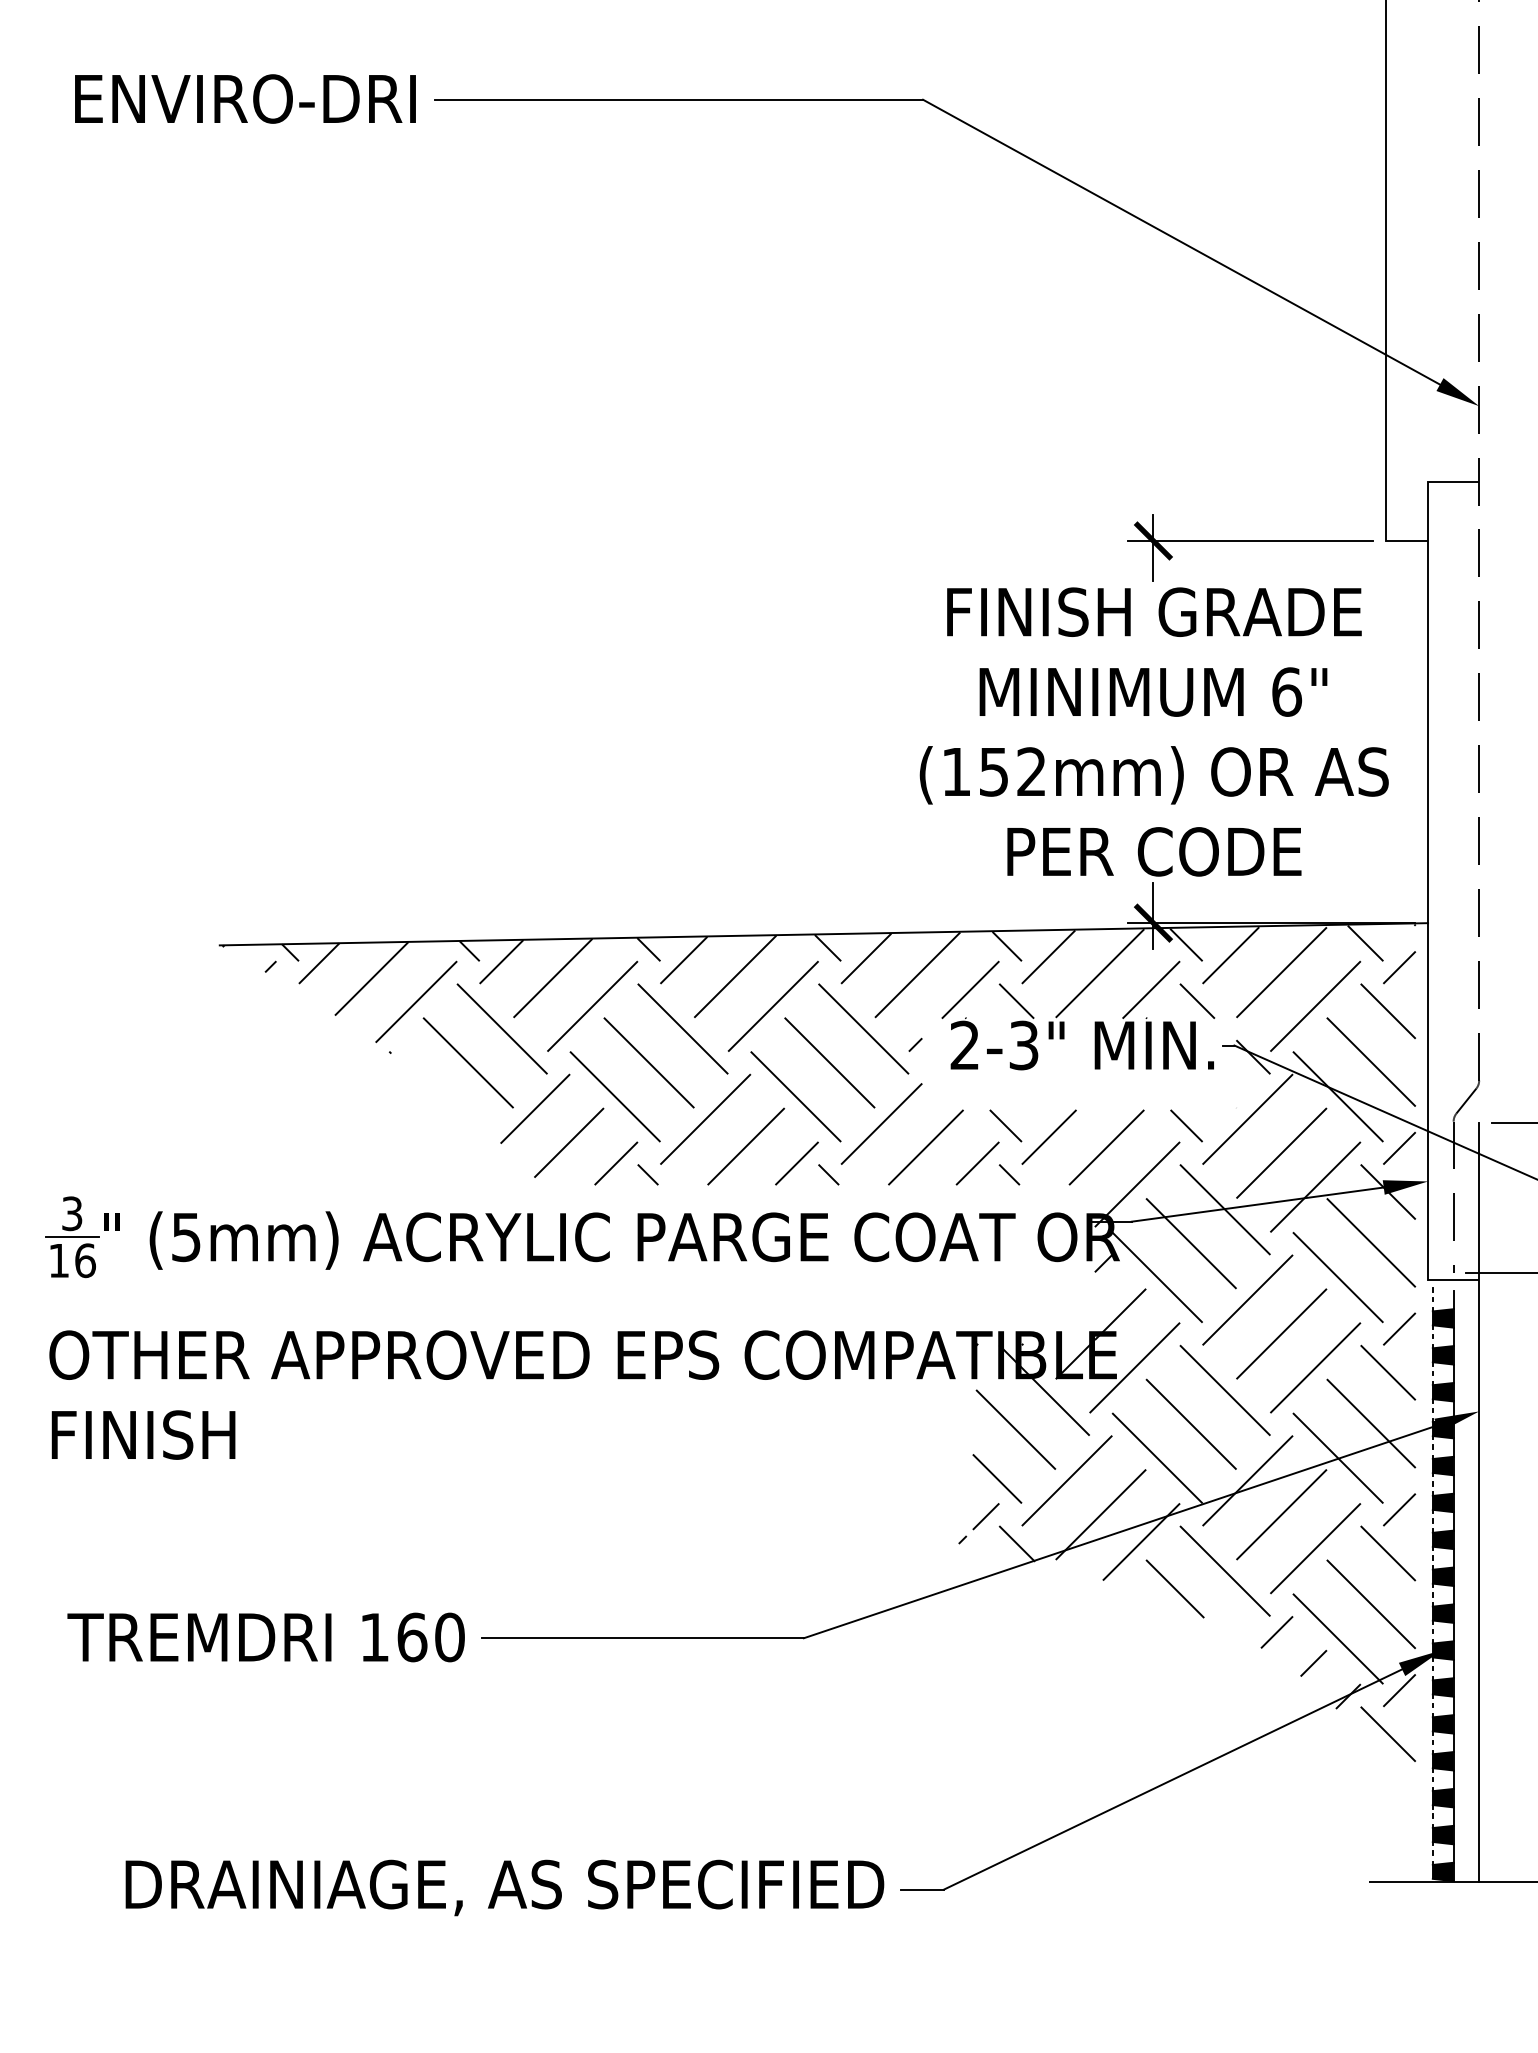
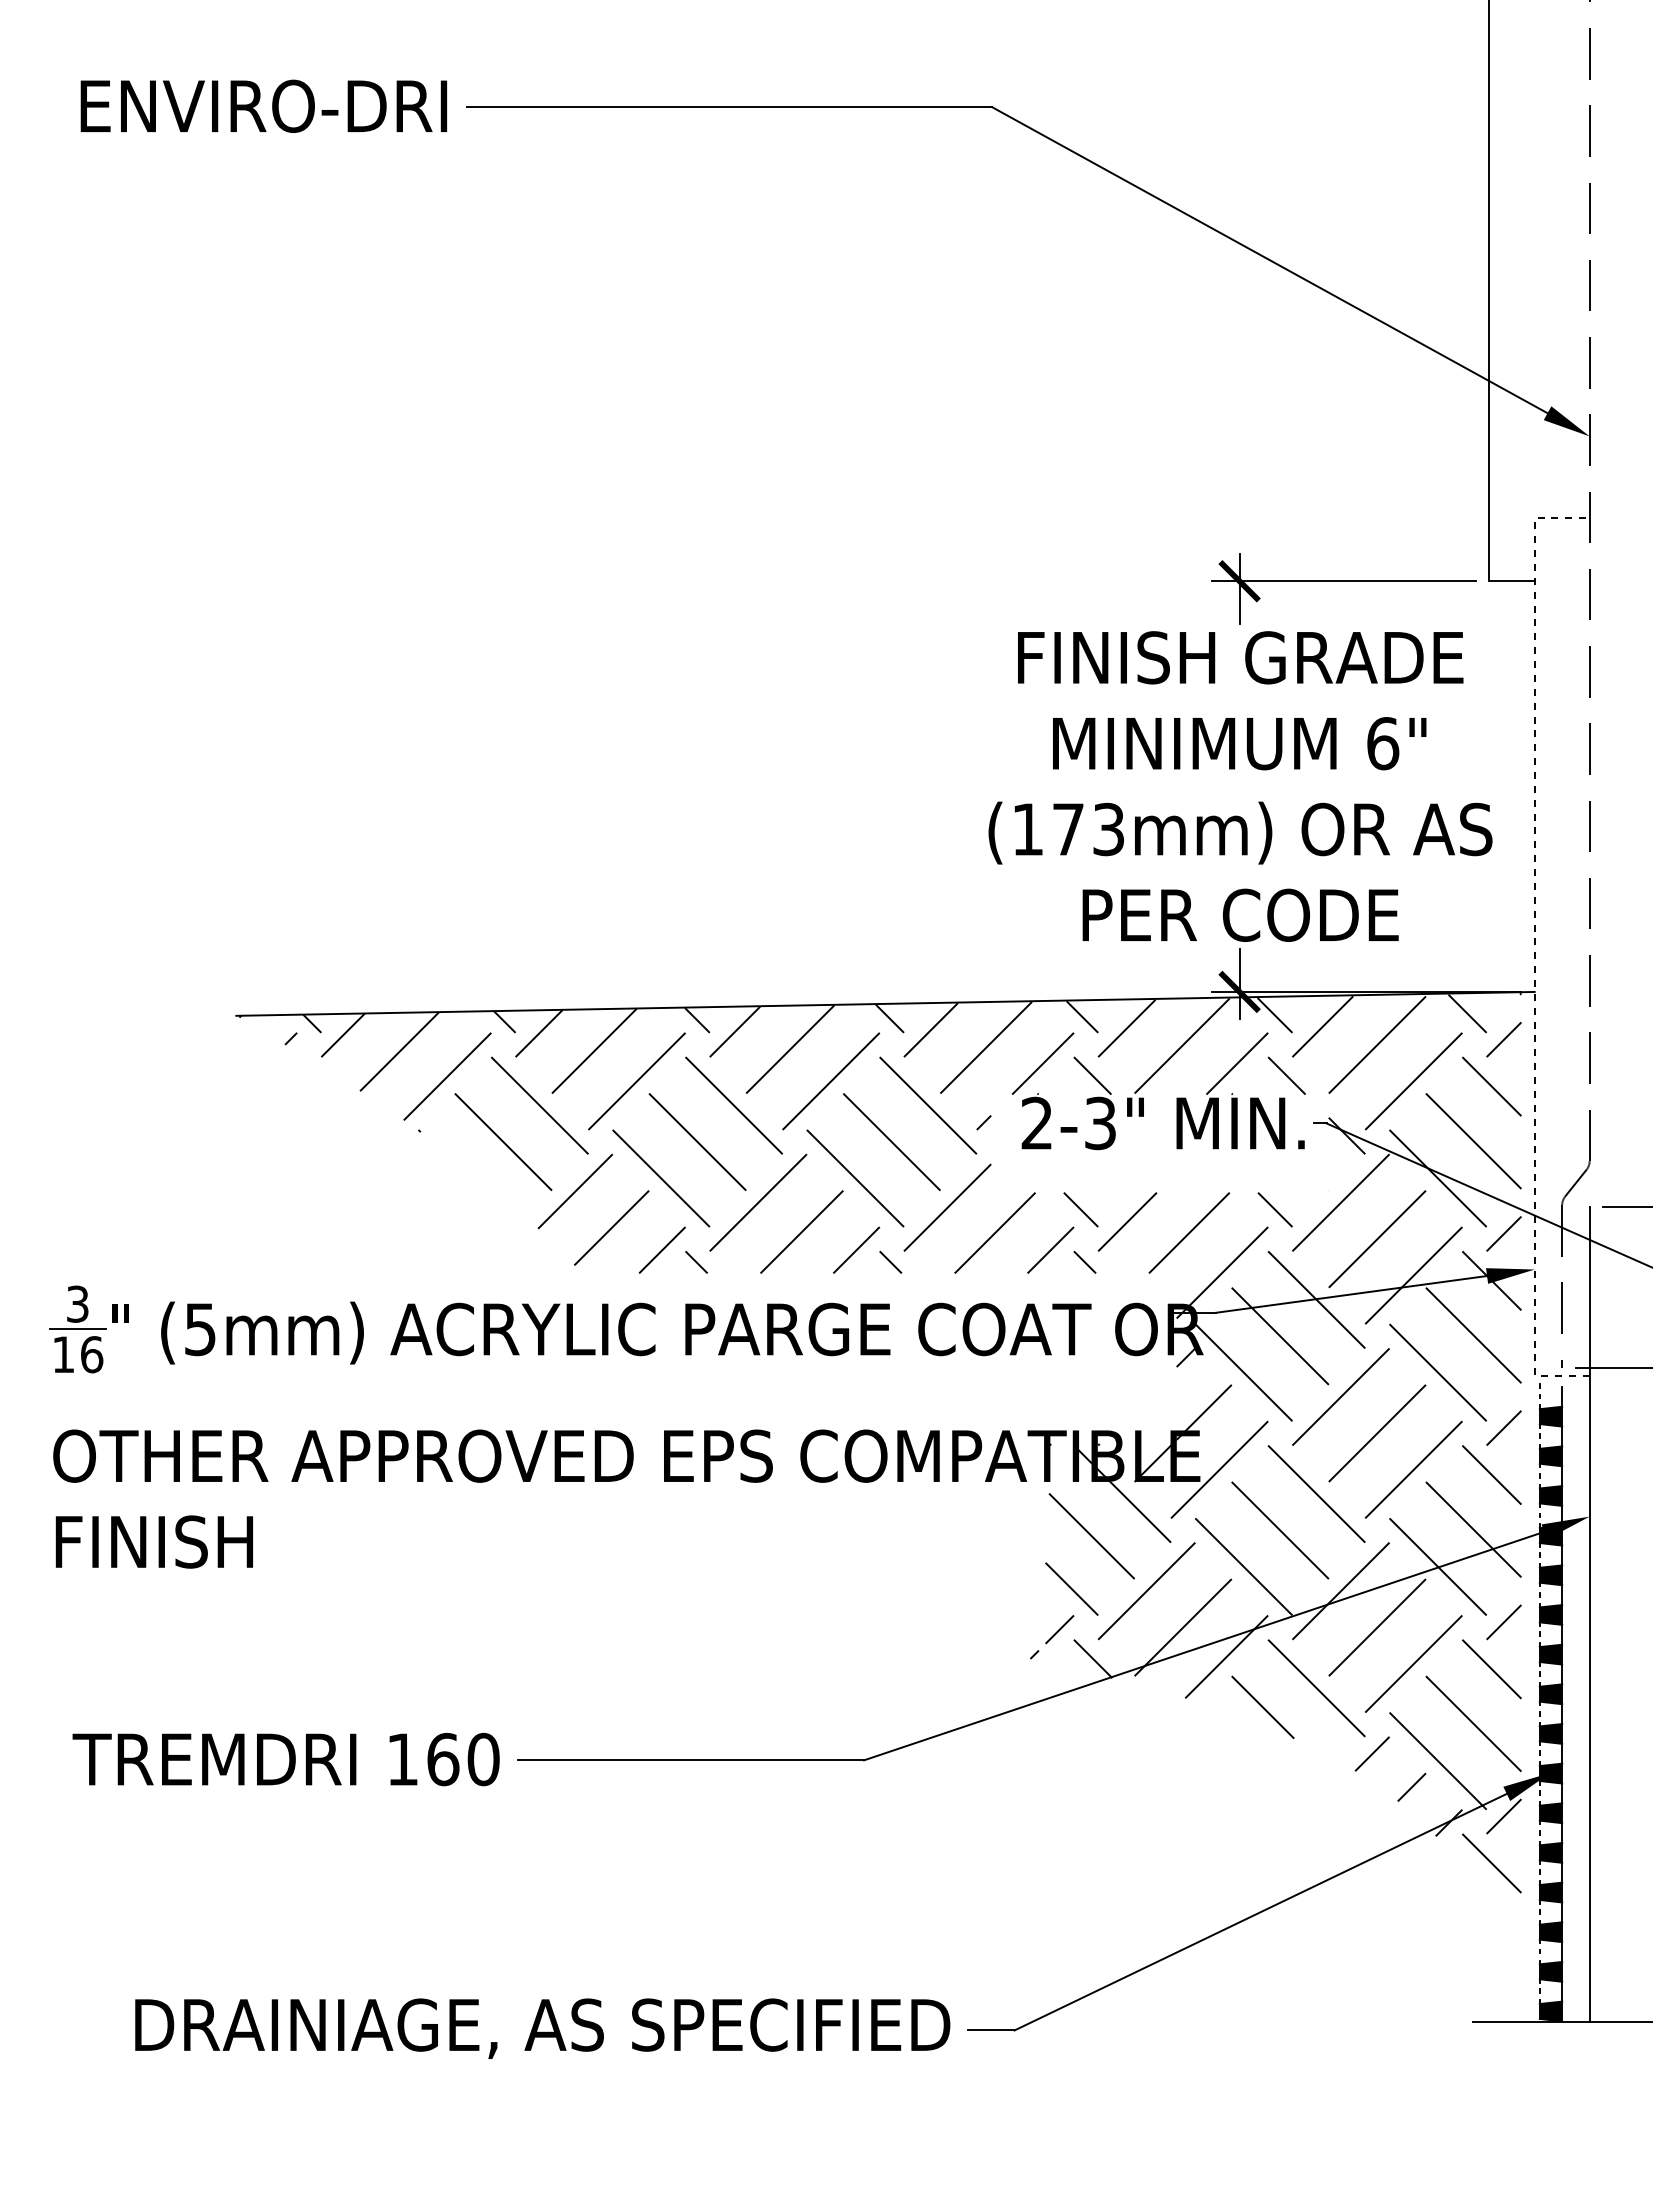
text: (1012, 771) -> (1088, 829), (152mm) -> (173mm)
line: (1427, 881) -> (1534, 947), solid -> dashed

